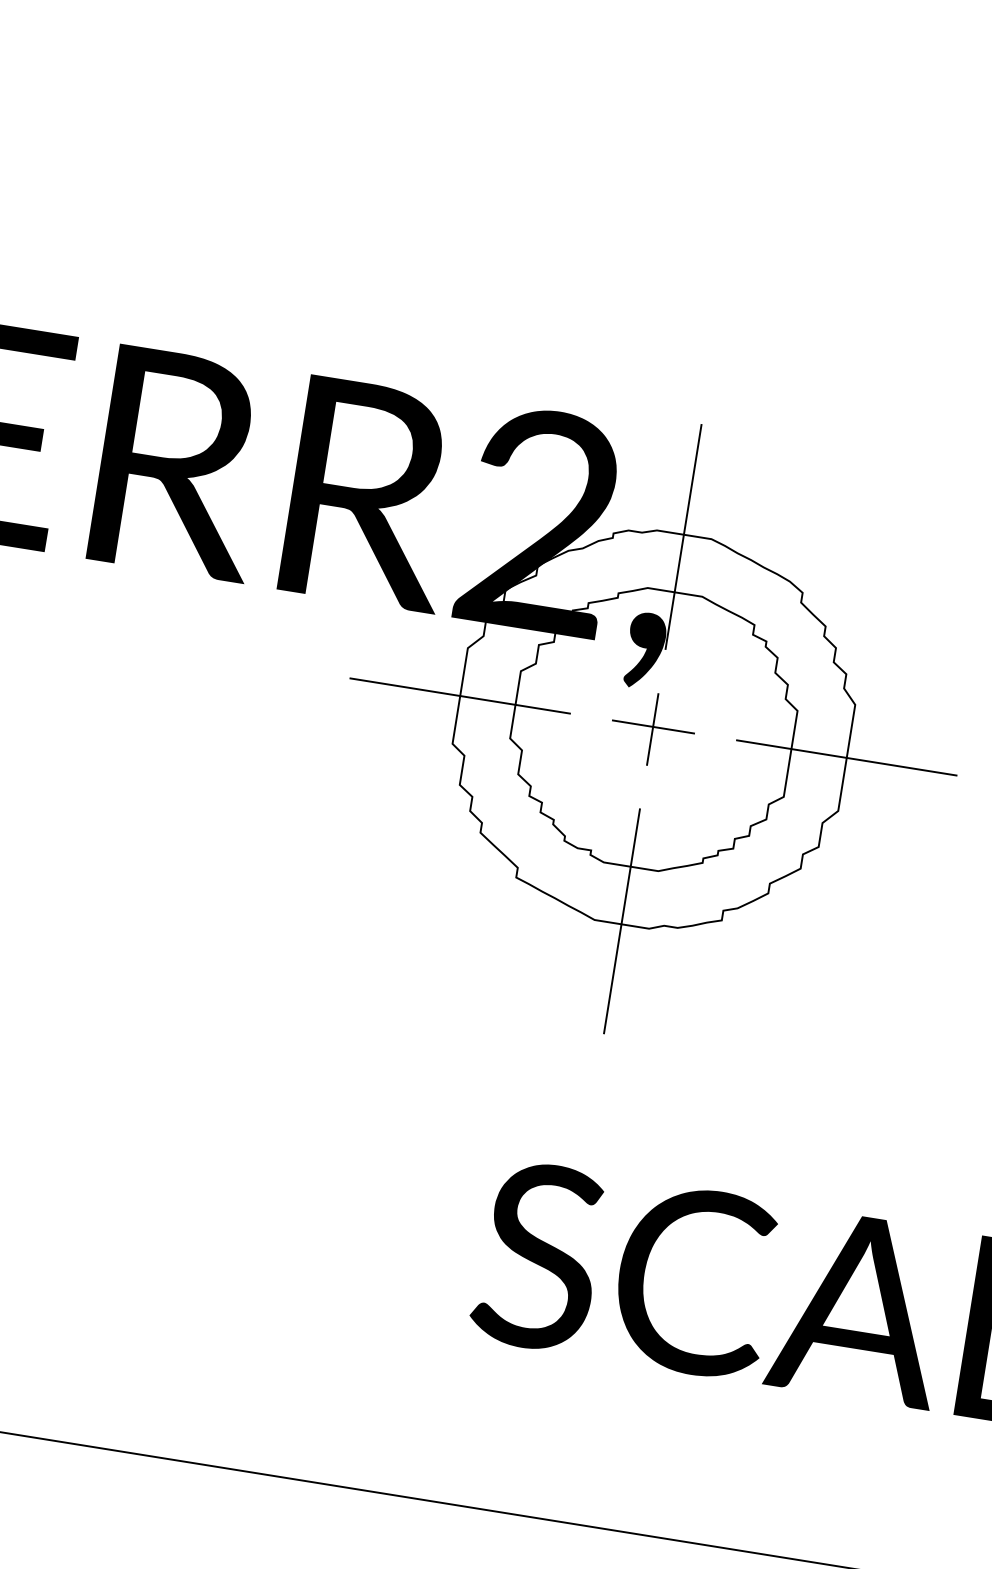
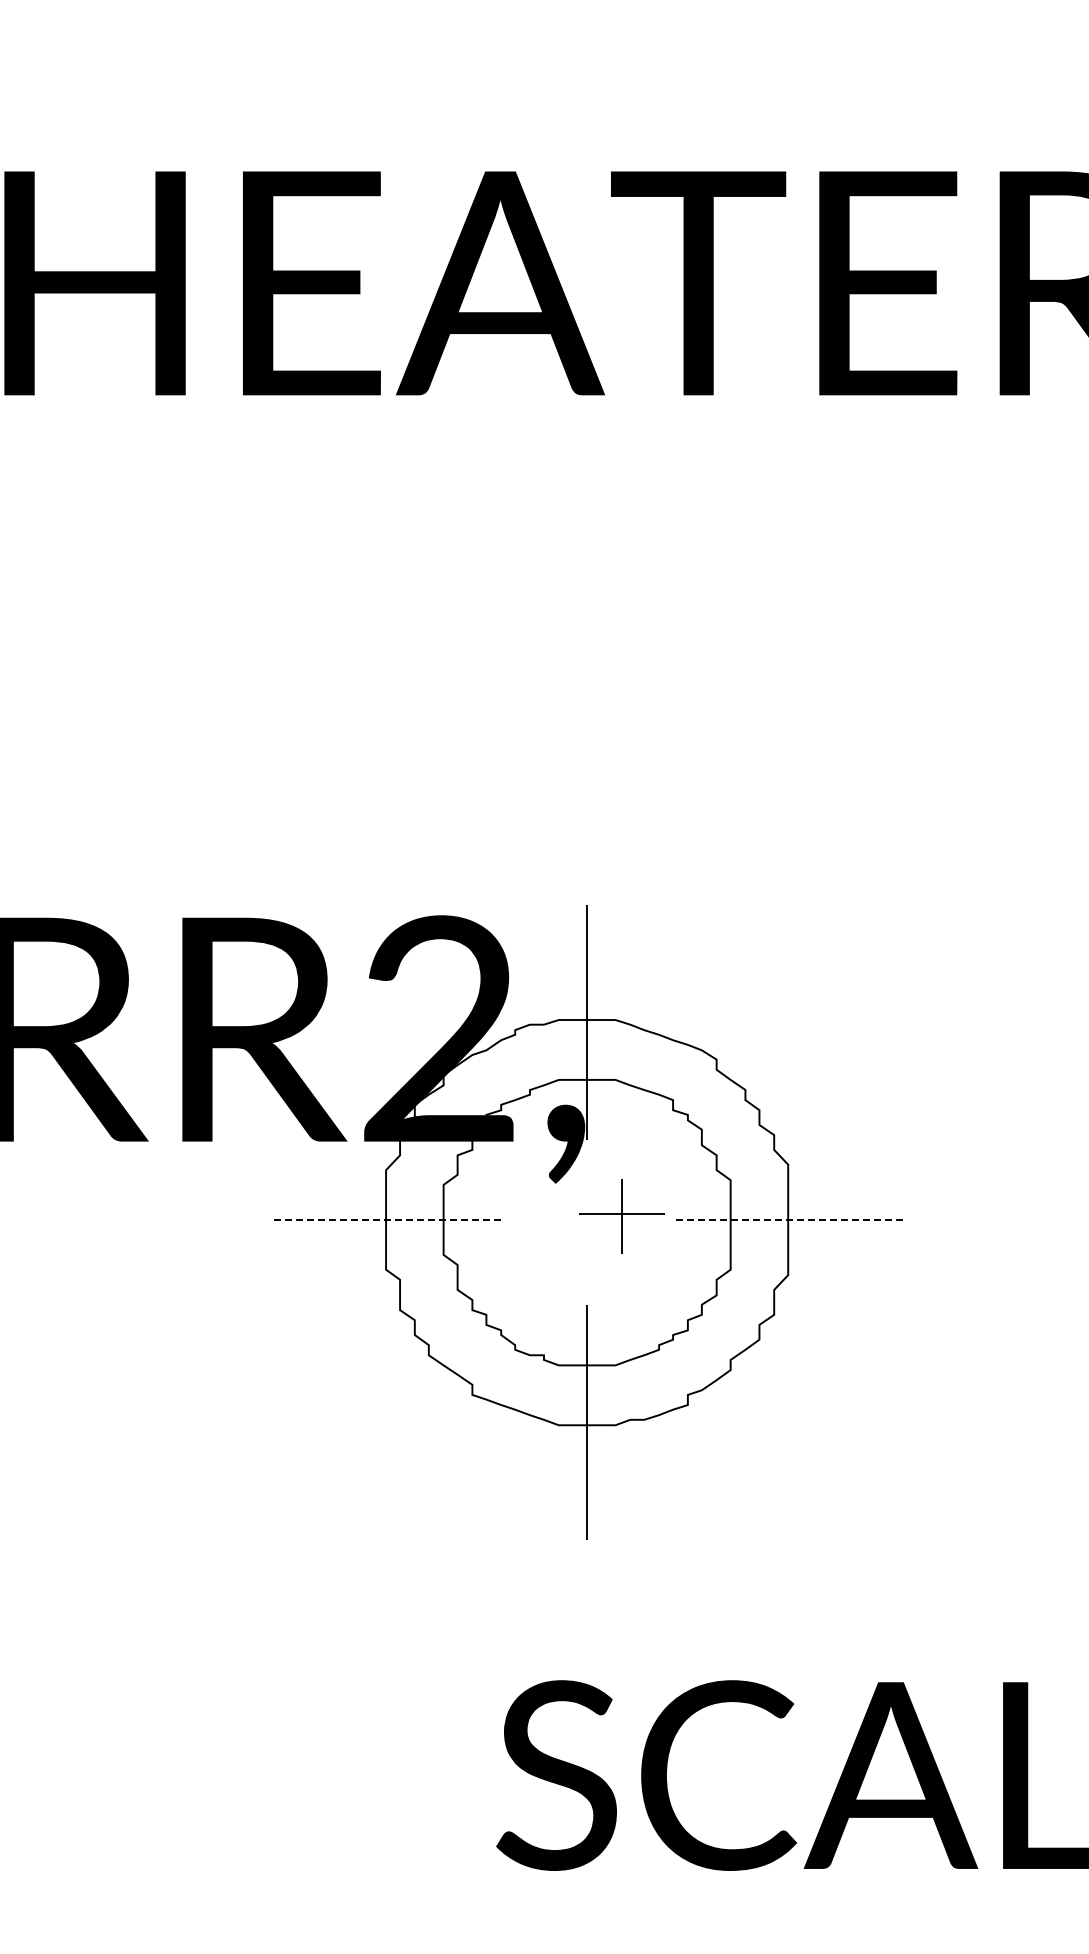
line: (459, 695) -> (385, 1219), solid -> dashed
part: (652, 729) -> (621, 1216), moved
line: (846, 757) -> (787, 1219), solid -> dashed

